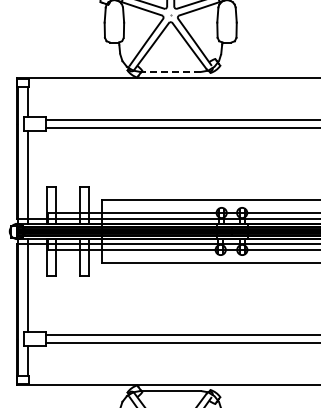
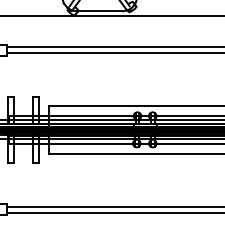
line: (170, 71) -> (99, 11), dashed -> solid

